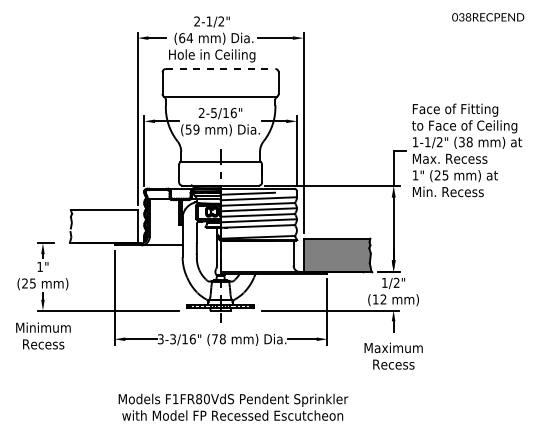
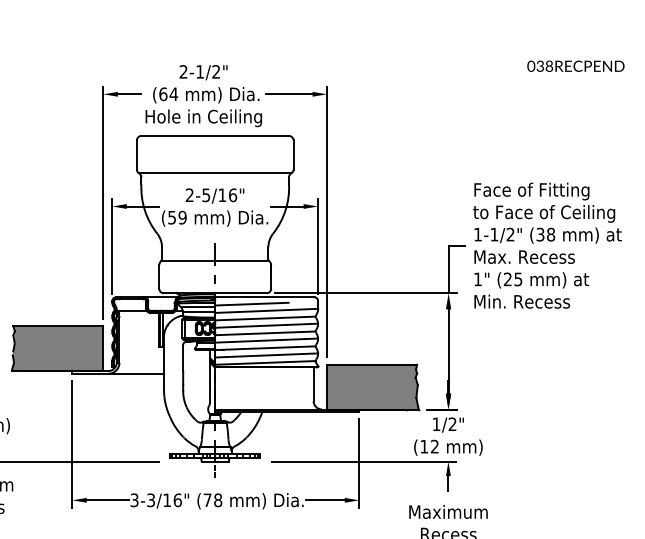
line: (220, 69) -> (215, 136), dashed -> solid
fill: (103, 226) -> (57, 348), added
line: (258, 231) -> (266, 355), added

